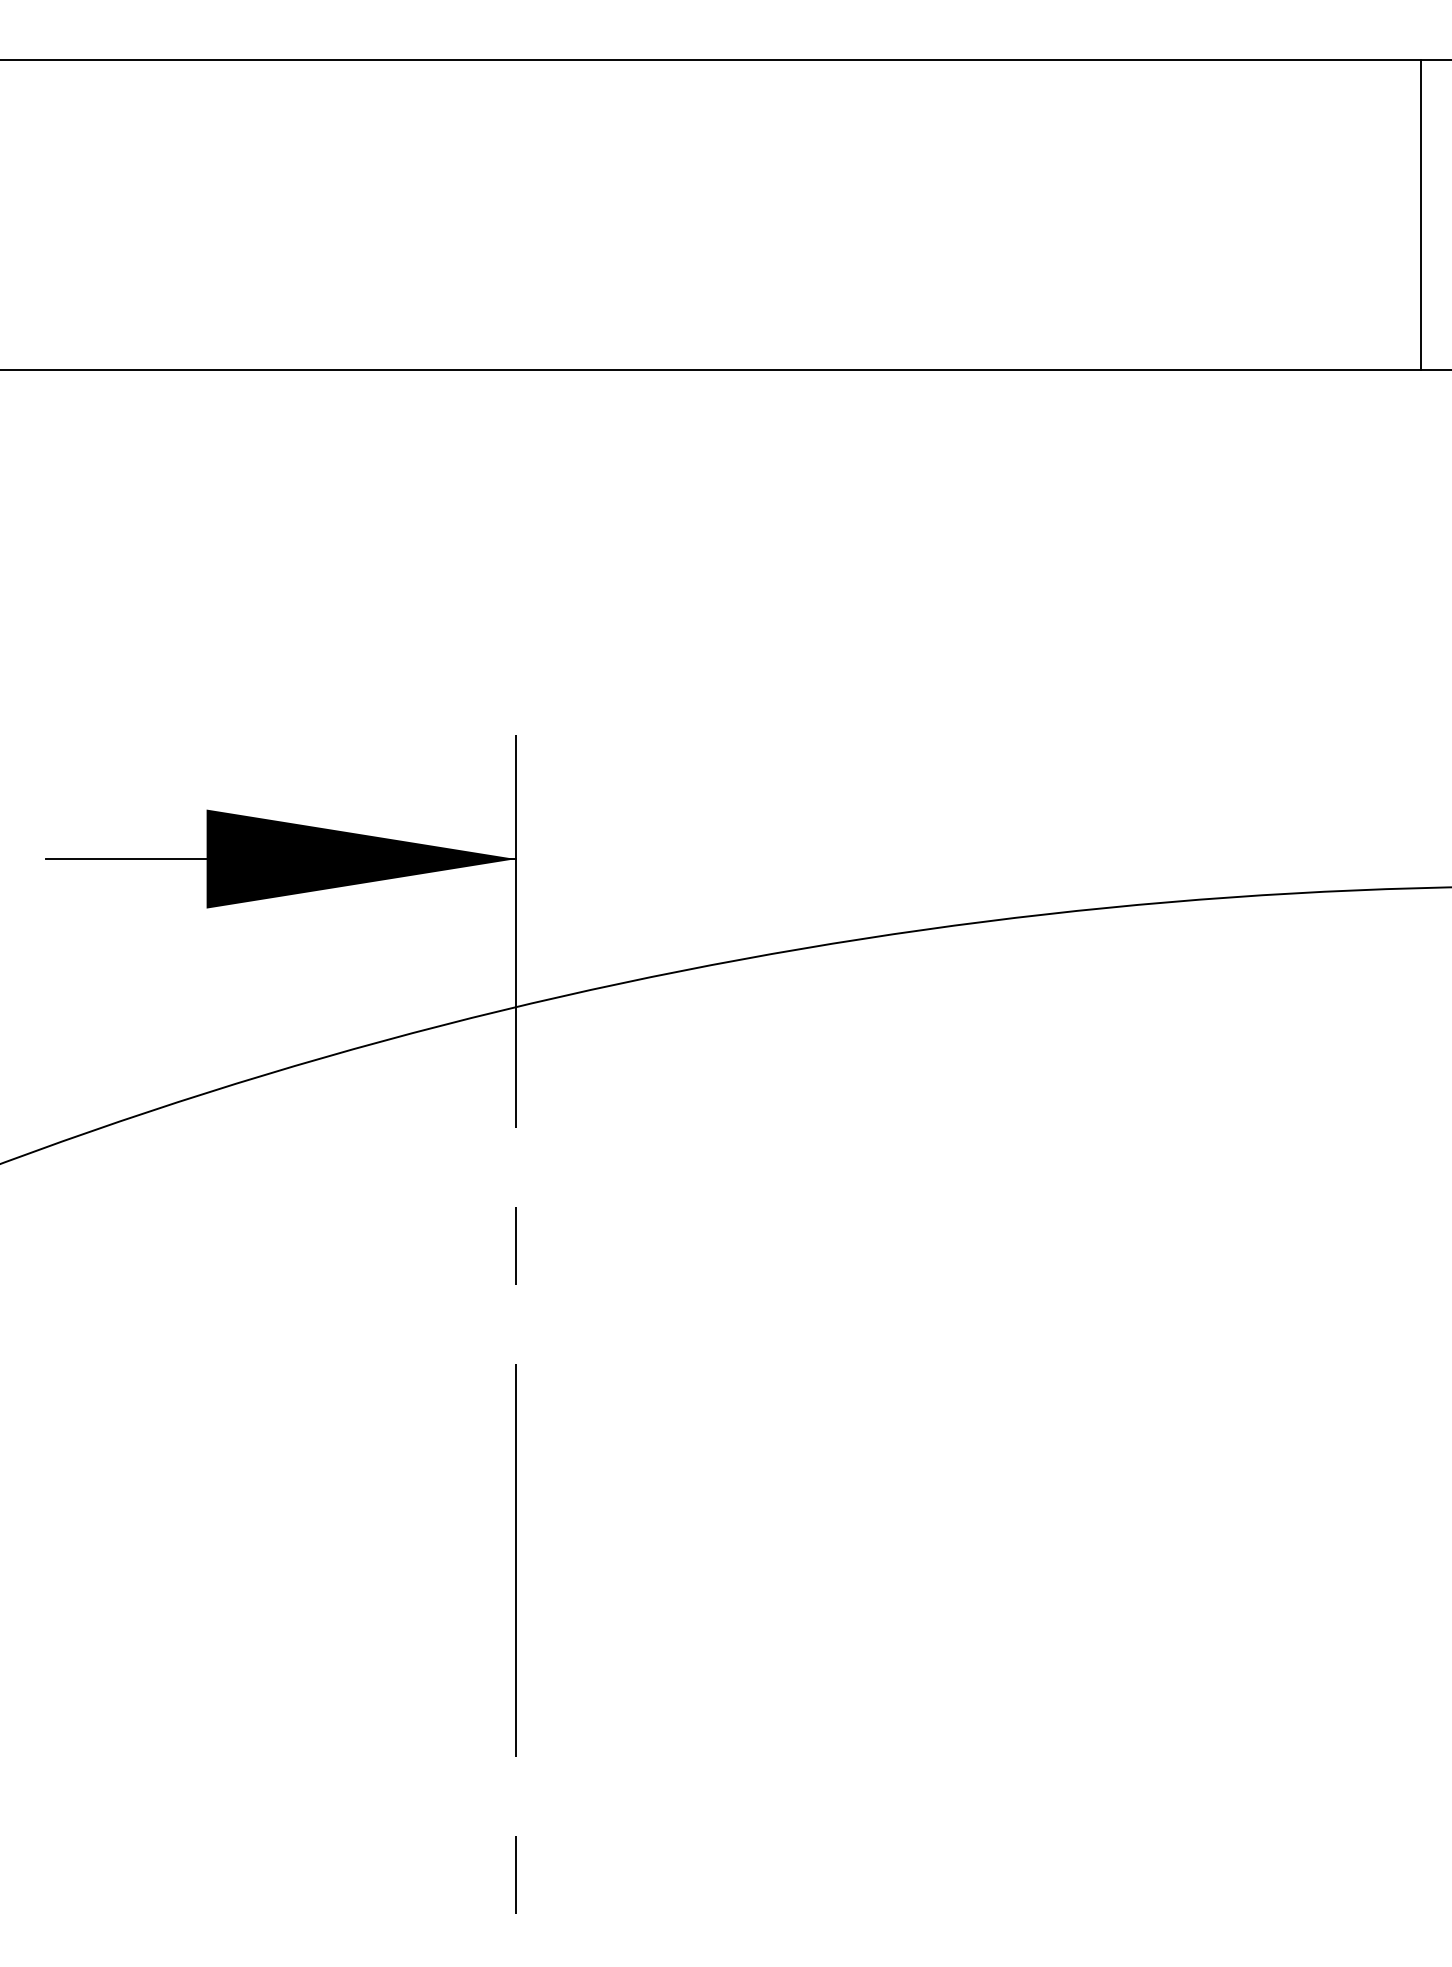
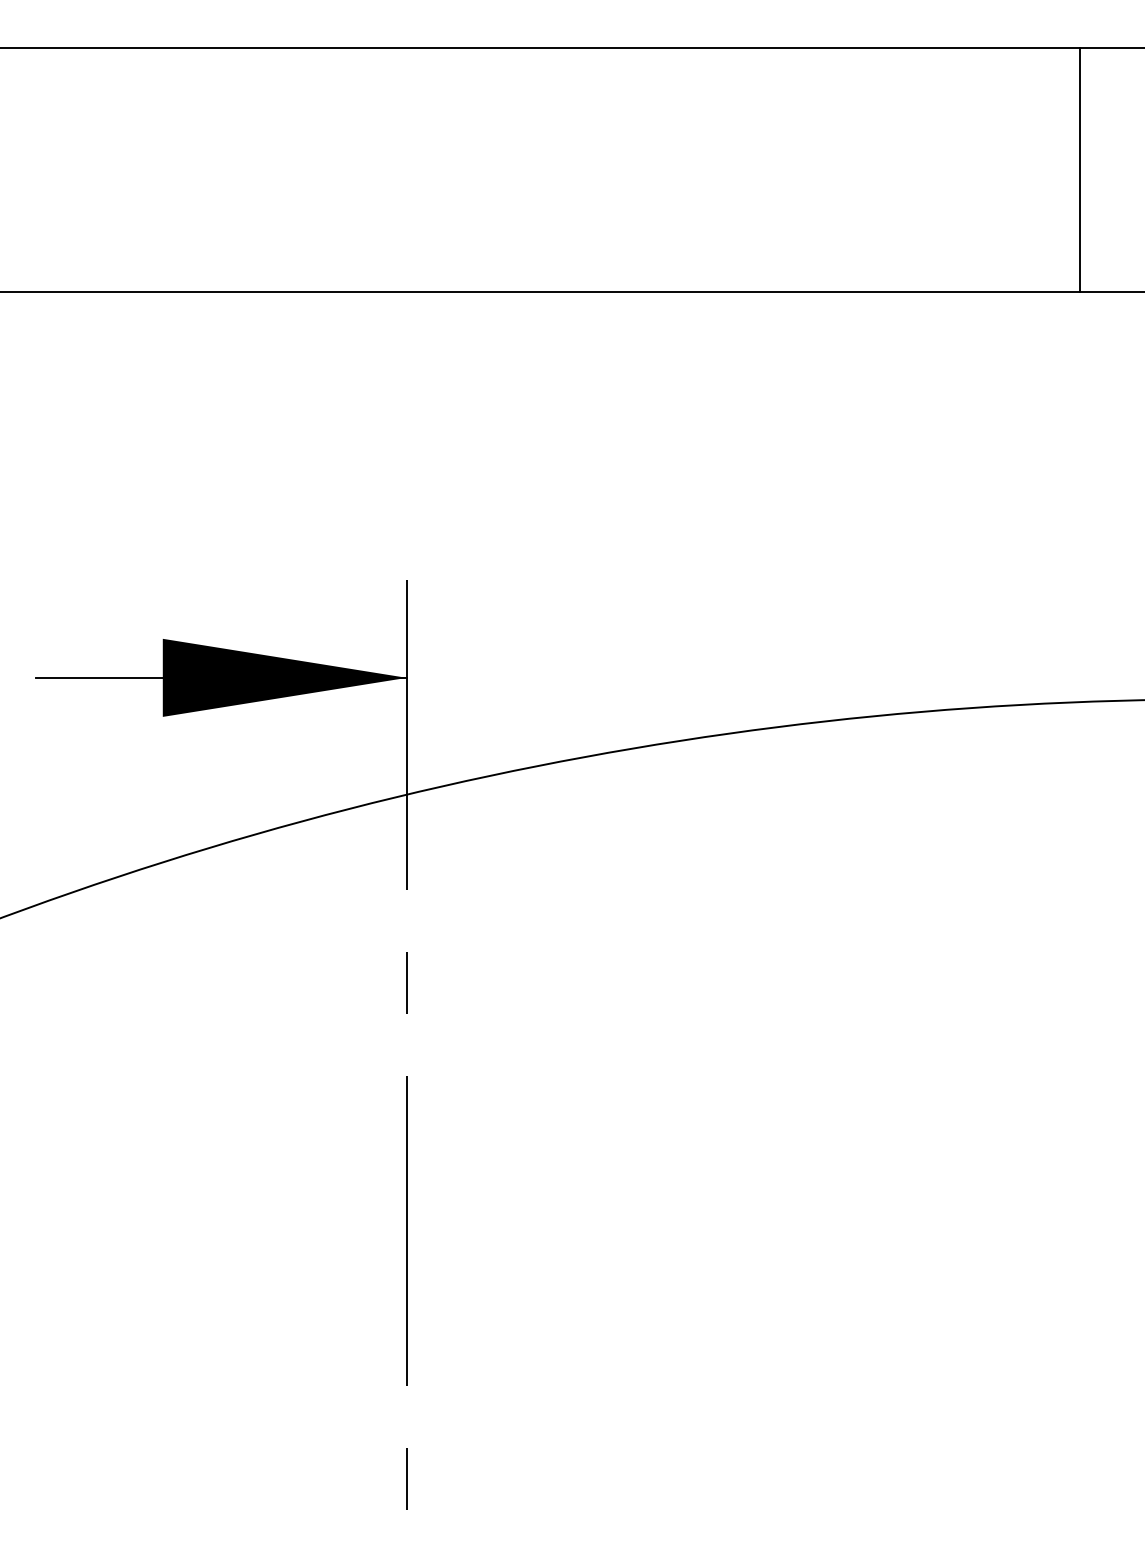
line: (1420, 214) -> (1080, 169), moved

